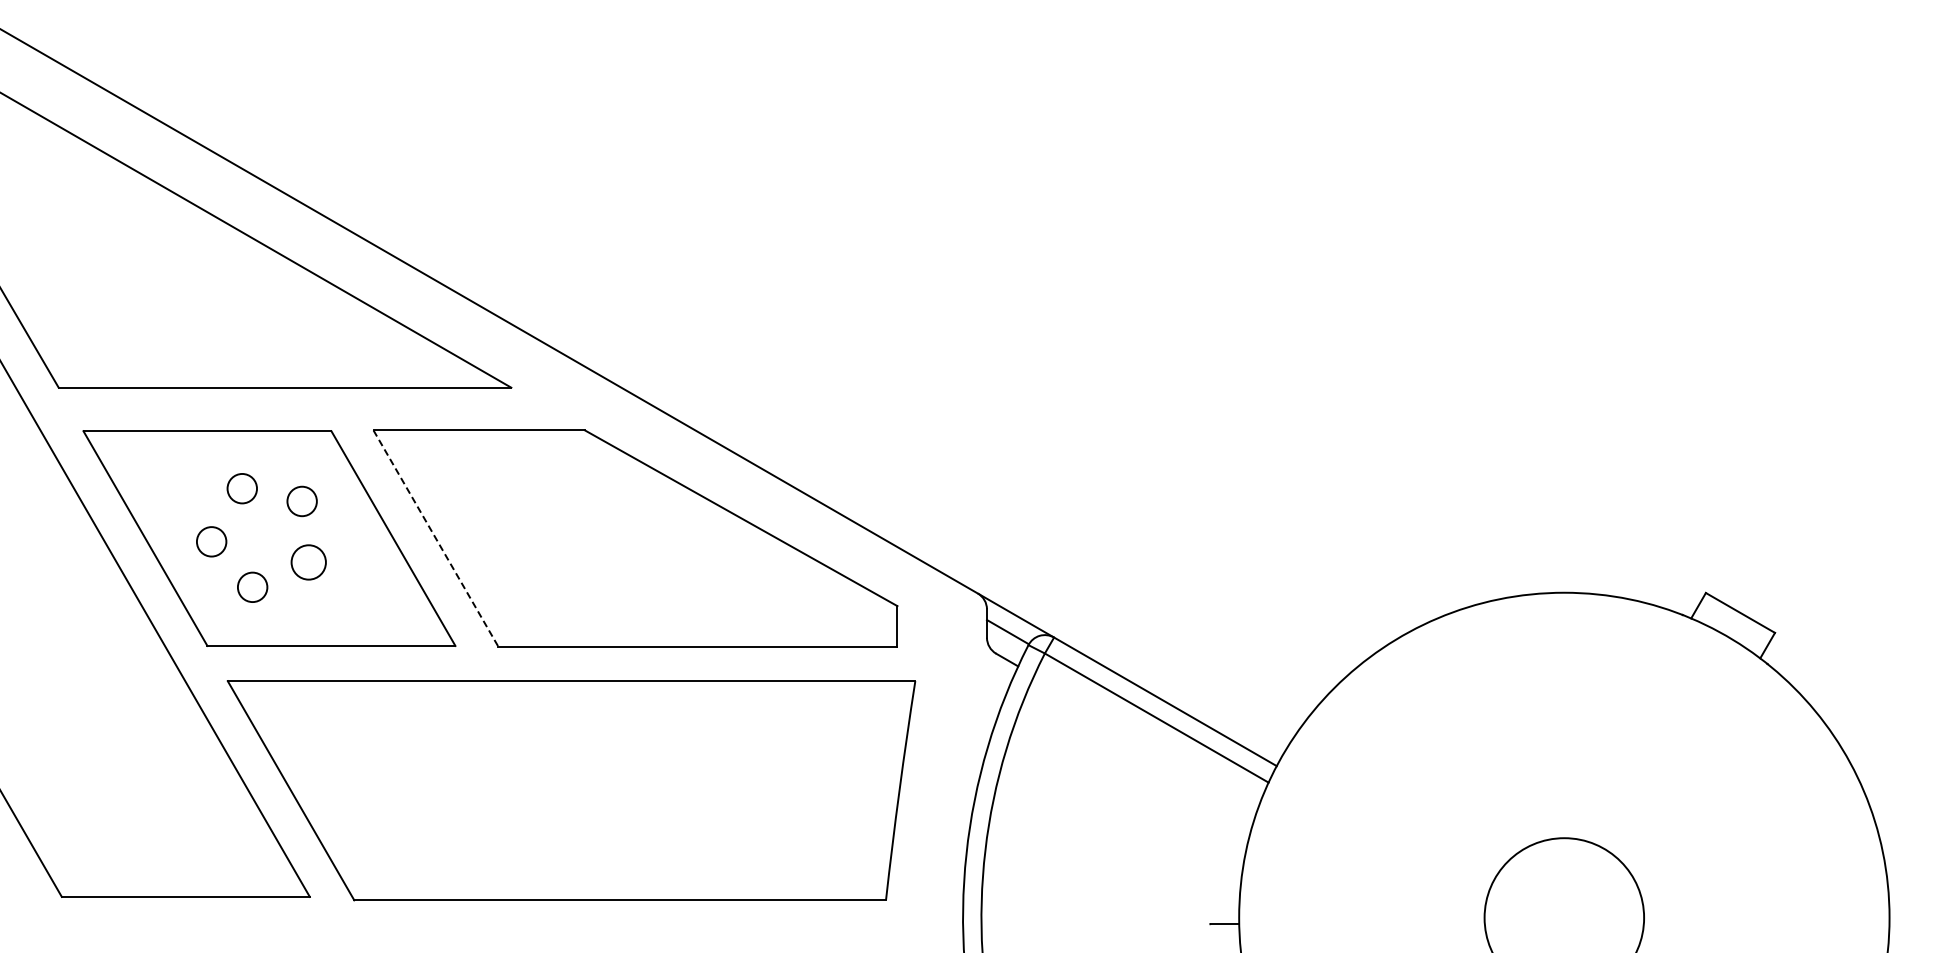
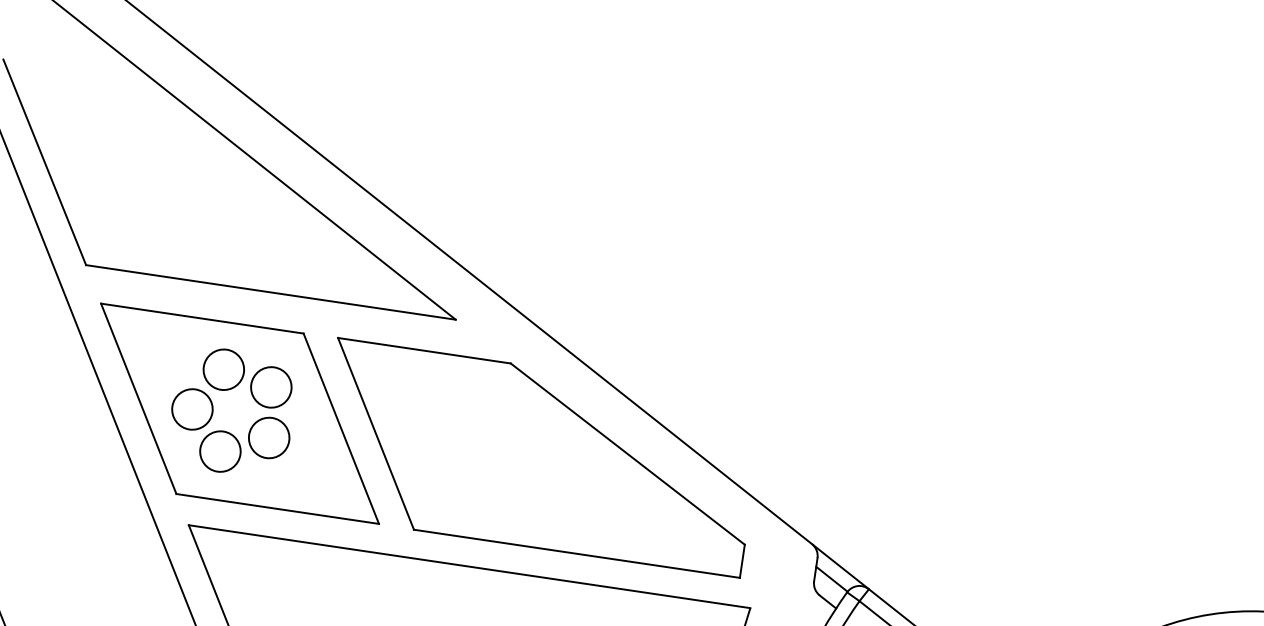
circle: (241, 488) -> (223, 369), size x1.67
circle: (301, 501) -> (270, 387), size x1.67
line: (435, 538) -> (375, 433), dashed -> solid
circle: (211, 541) -> (192, 409), size x1.67
circle: (308, 562) -> (269, 438), size x1.43
circle: (252, 586) -> (220, 450), size x1.67

